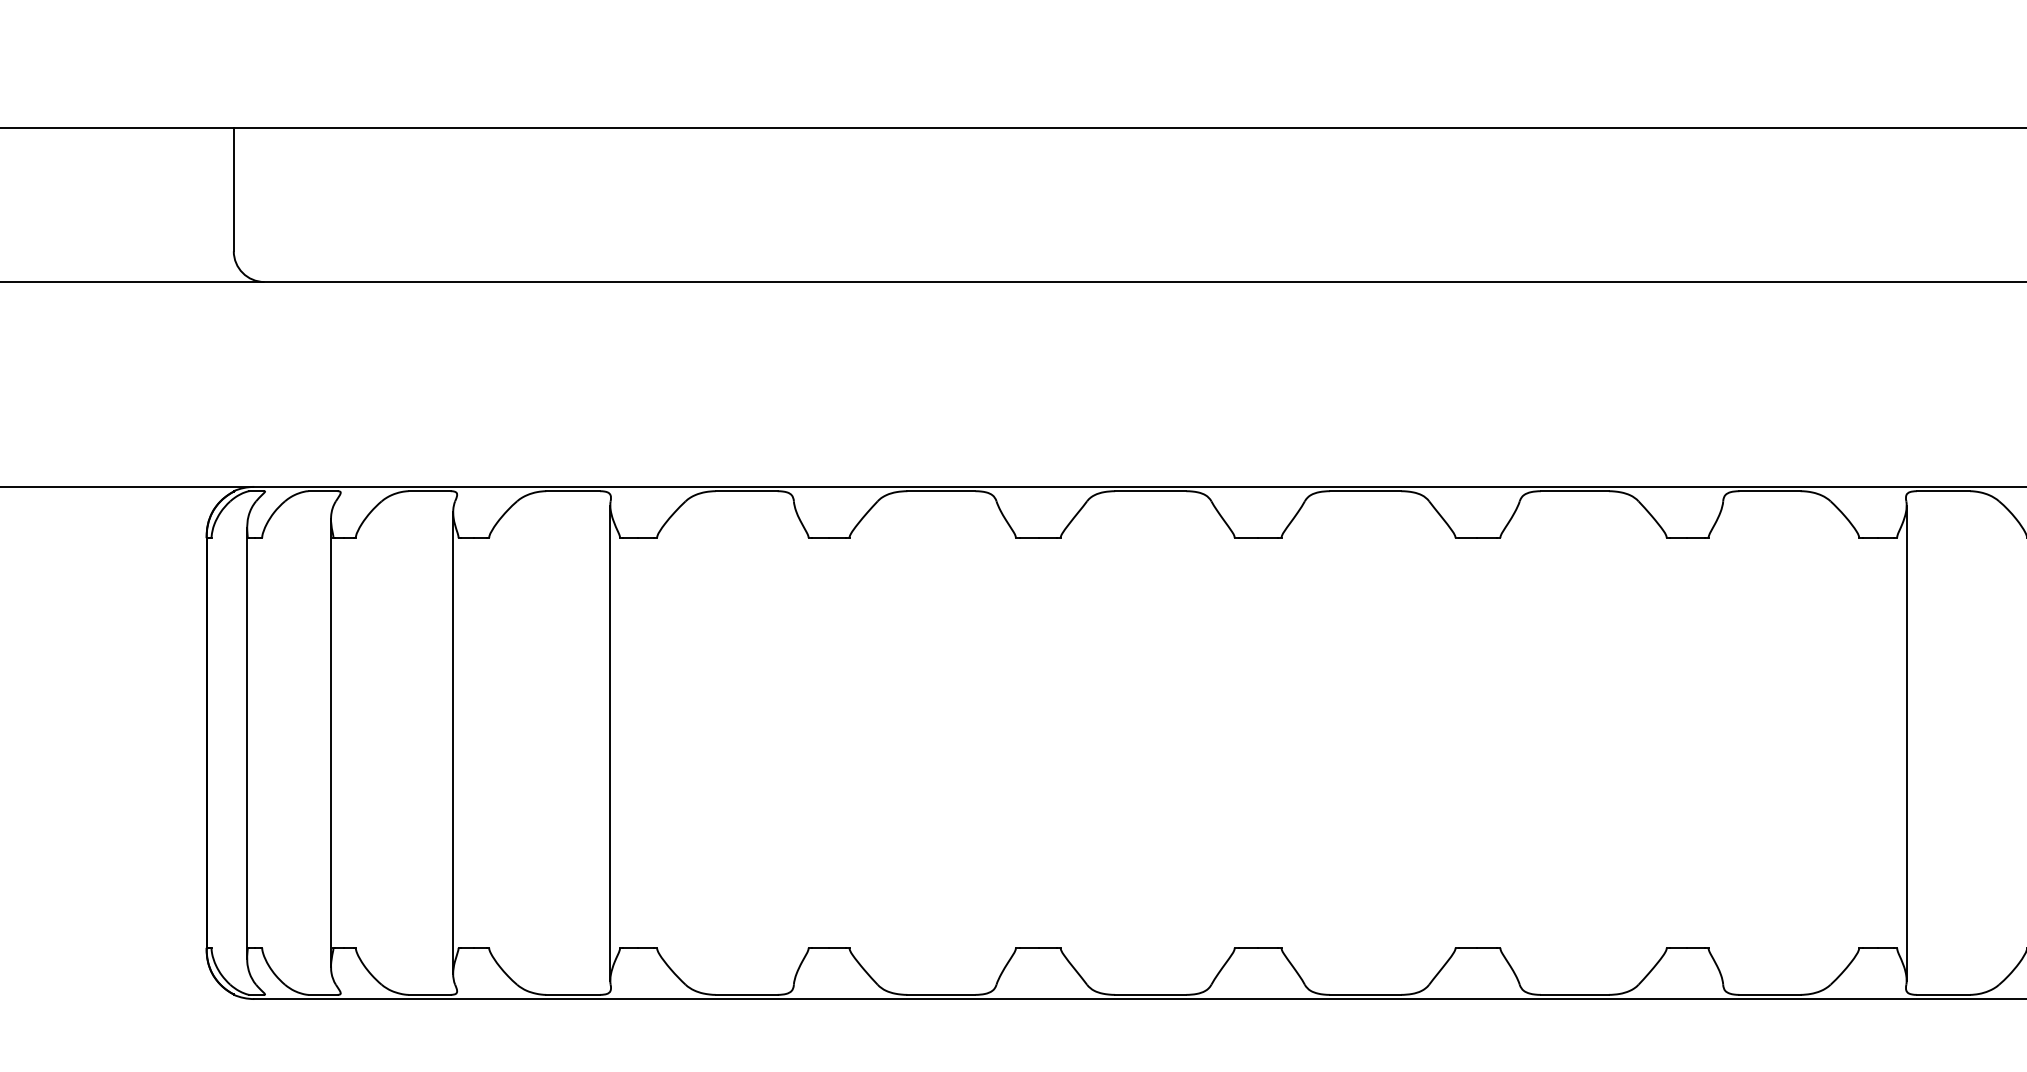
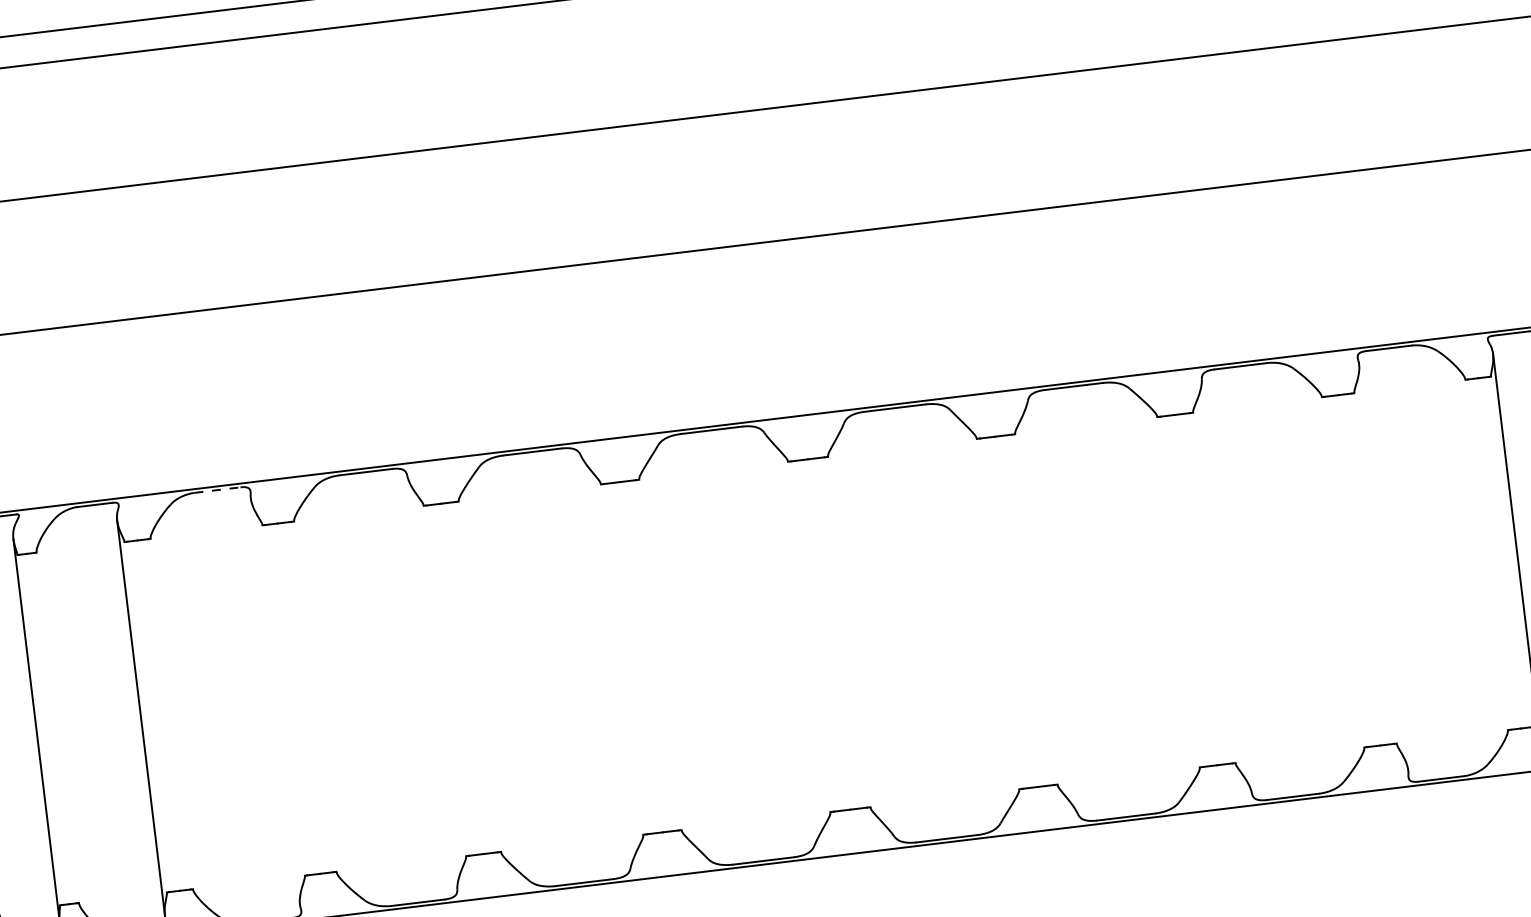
line: (573, 491) -> (217, 490), solid -> dashed
line: (610, 742) -> (275, 701), removed
line: (1906, 742) -> (1383, 567), removed

